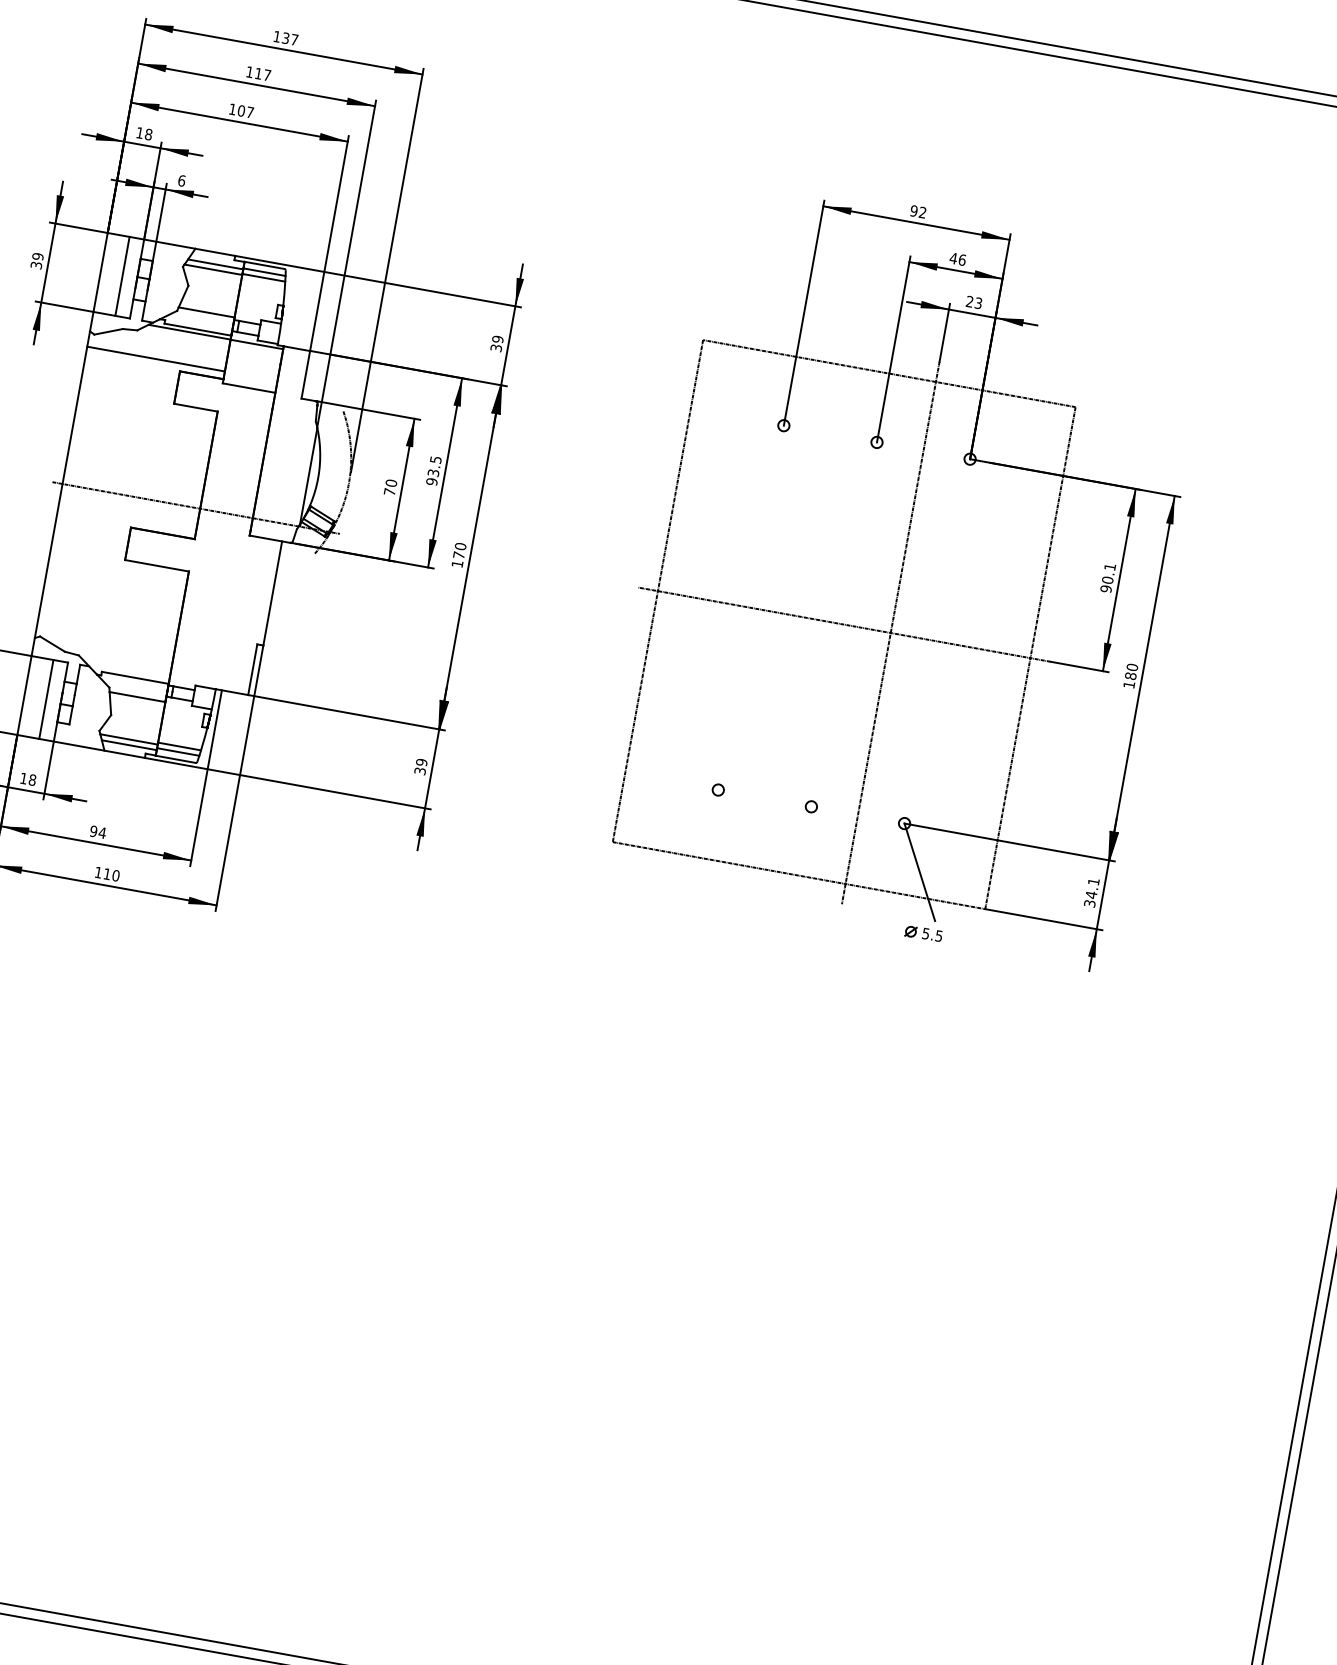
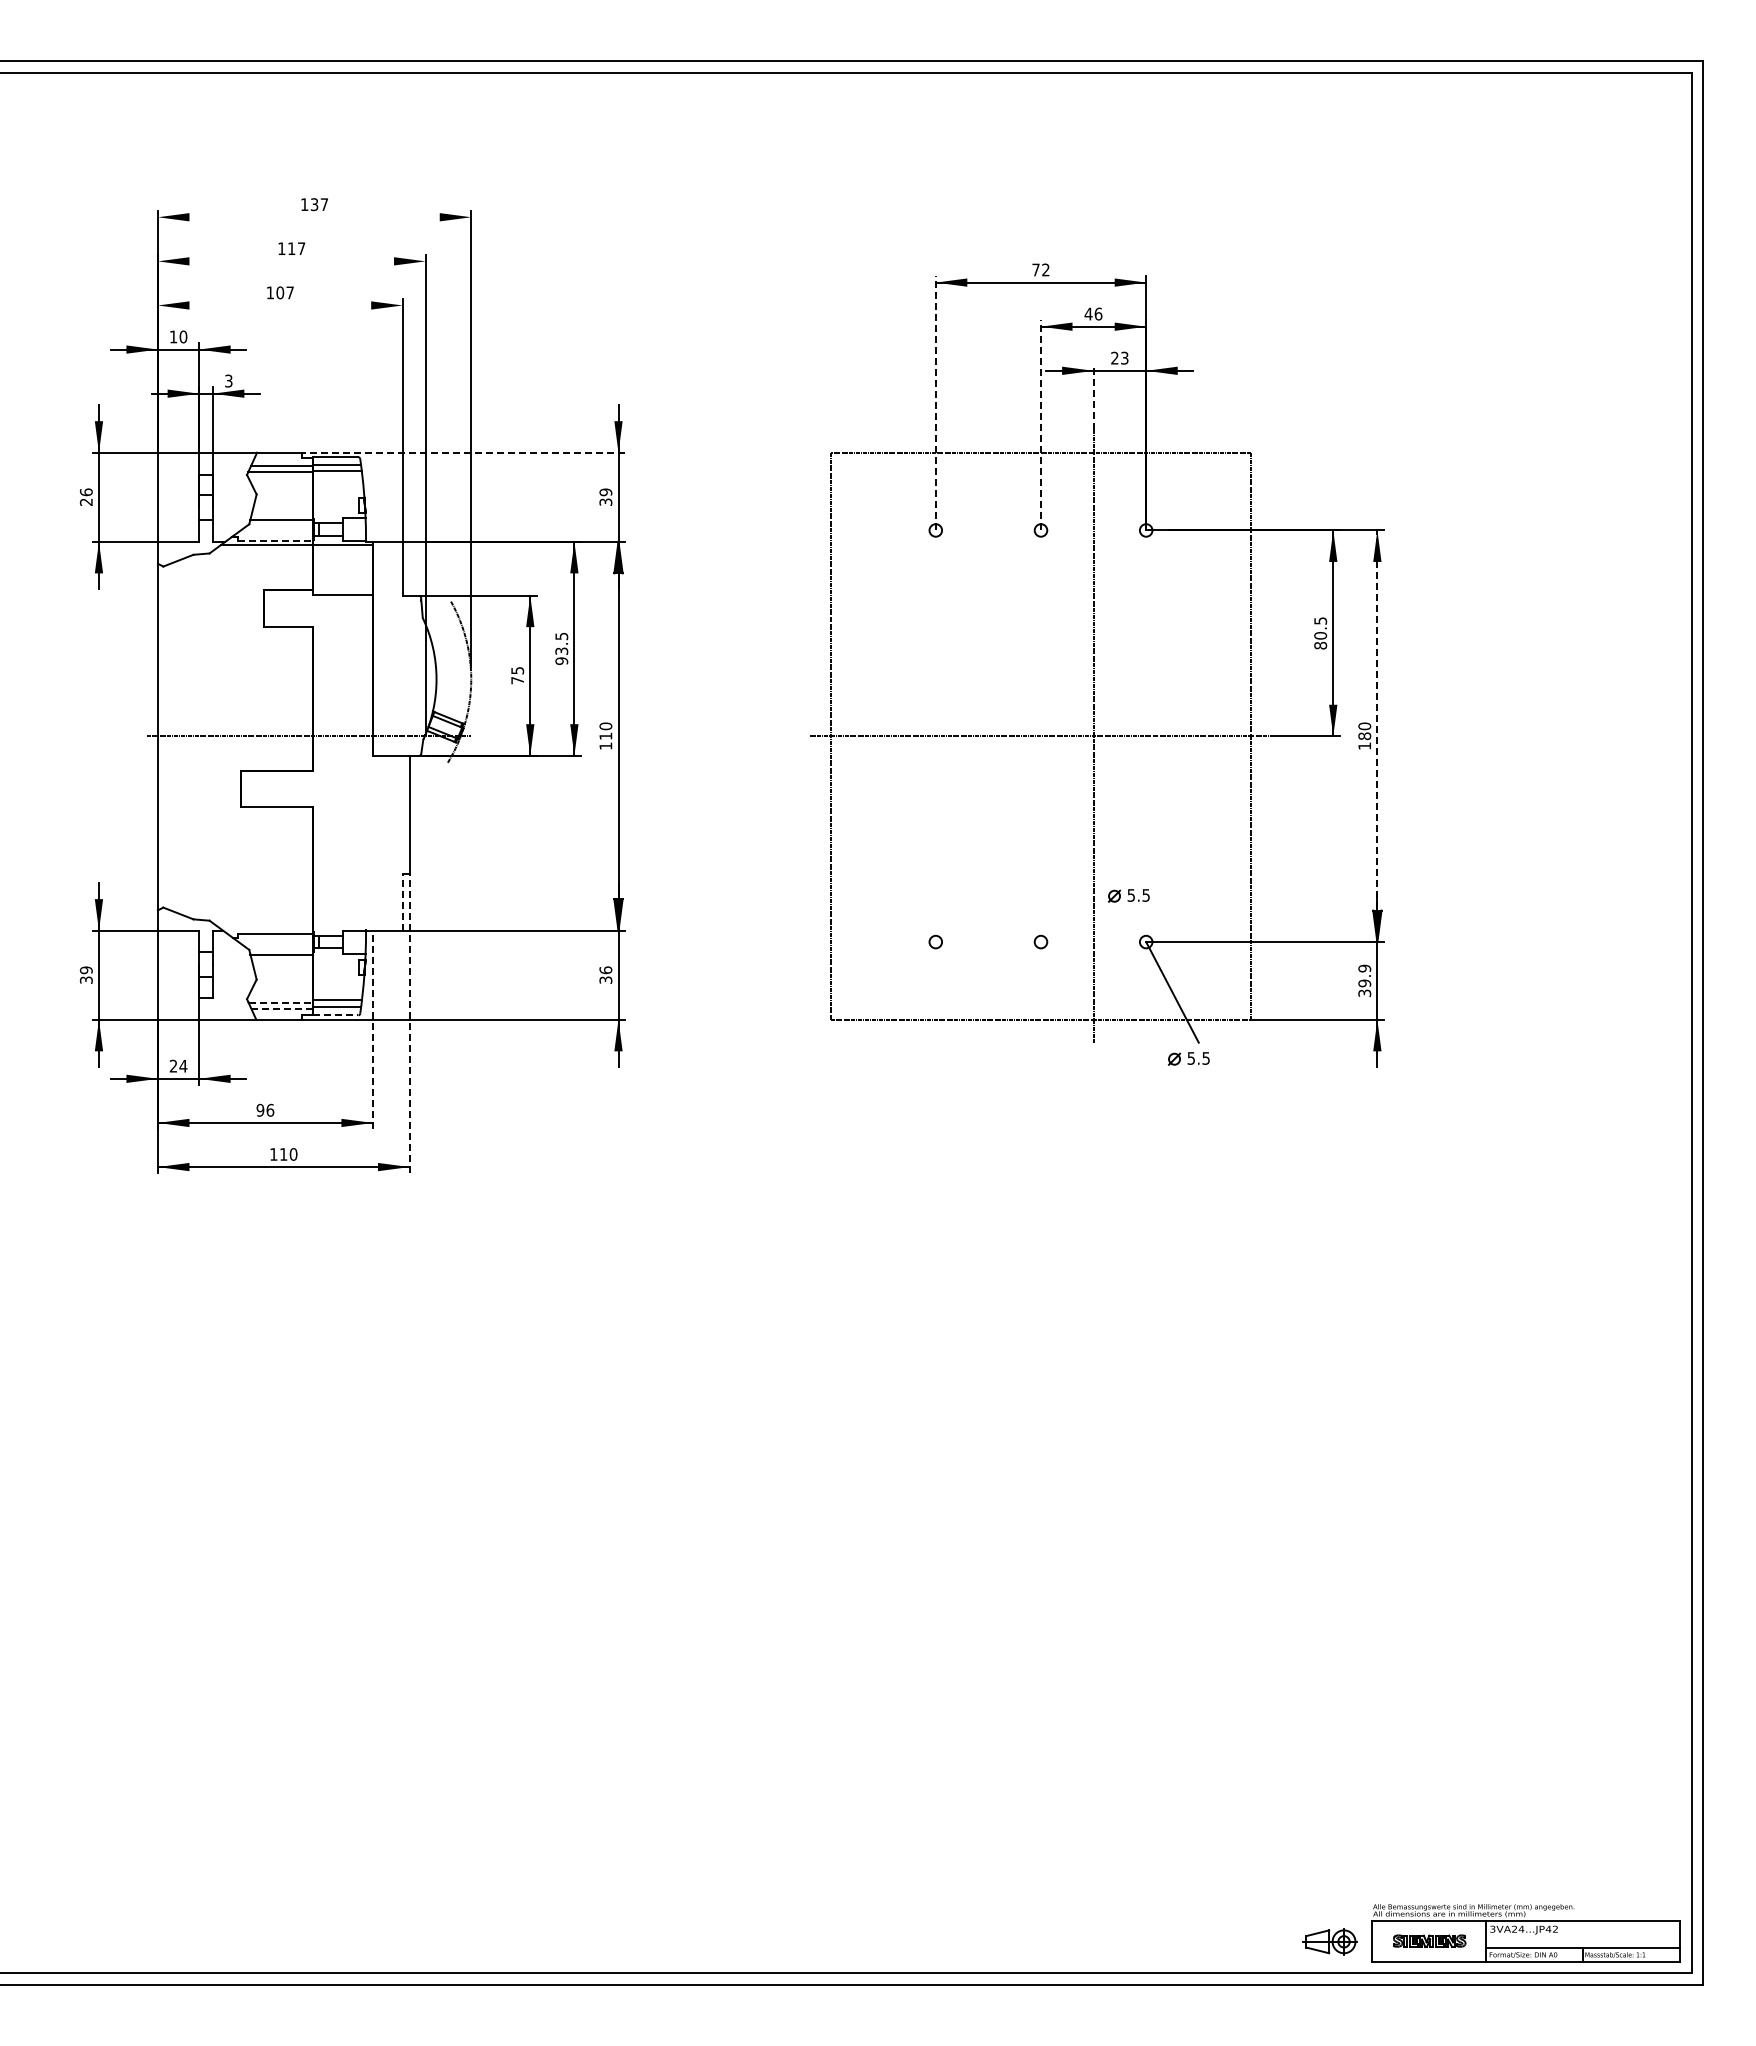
line: (283, 49) -> (314, 217), removed
line: (256, 85) -> (291, 261), removed
line: (238, 122) -> (279, 305), removed
text: (148, 135) -> (183, 337), 18 -> 10
text: (181, 180) -> (228, 380), 6 -> 3
text: (913, 210) -> (1035, 269), 92 -> 72
text: (36, 260) -> (85, 496), 39 -> 26
line: (122, 275) -> (182, 496), removed
line: (377, 281) -> (462, 452), solid -> dashed
line: (803, 312) -> (935, 402), solid -> dashed
line: (197, 329) -> (275, 540), solid -> dashed
line: (944, 333) -> (1093, 397), solid -> dashed
line: (894, 348) -> (1041, 424), solid -> dashed
line: (155, 359) -> (235, 581), removed
text: (391, 483) -> (517, 670), 70 -> 75
text: (458, 554) -> (605, 735), 170 -> 110
text: (1107, 578) -> (1320, 633), 90.1 -> 80.5
line: (252, 670) -> (402, 902), solid -> dashed
line: (1142, 678) -> (1377, 736), solid -> dashed
line: (46, 698) -> (182, 974), removed
line: (129, 739) -> (281, 1002), solid -> dashed
line: (129, 744) -> (282, 1008), solid -> dashed
line: (176, 759) -> (336, 1015), solid -> dashed
text: (421, 762) -> (605, 970), 39 -> 36
line: (205, 777) -> (372, 1029), solid -> dashed
text: (28, 778) -> (178, 1065), 18 -> 24
line: (239, 778) -> (409, 1023), solid -> dashed
part: (896, 779) -> (1128, 895), added
text: (102, 832) -> (270, 1109), 94 -> 96
text: (1092, 887) -> (1364, 975), 34.1 -> 39.9

